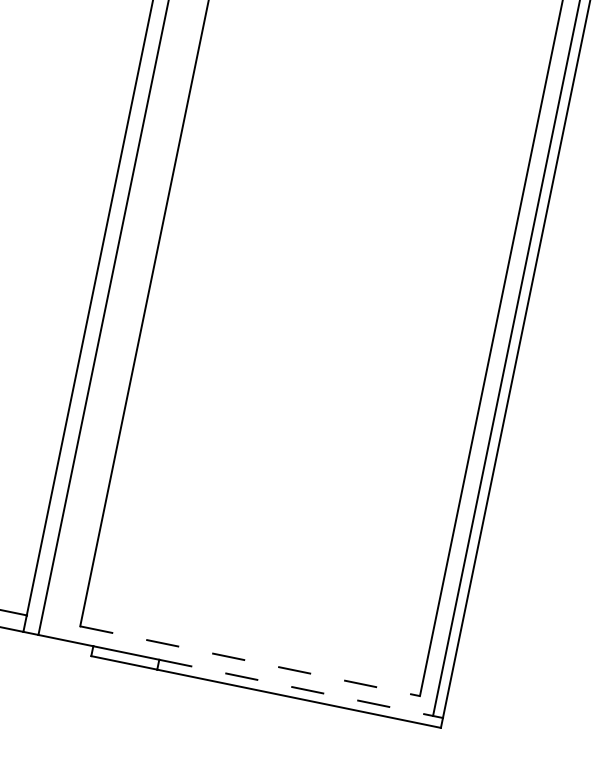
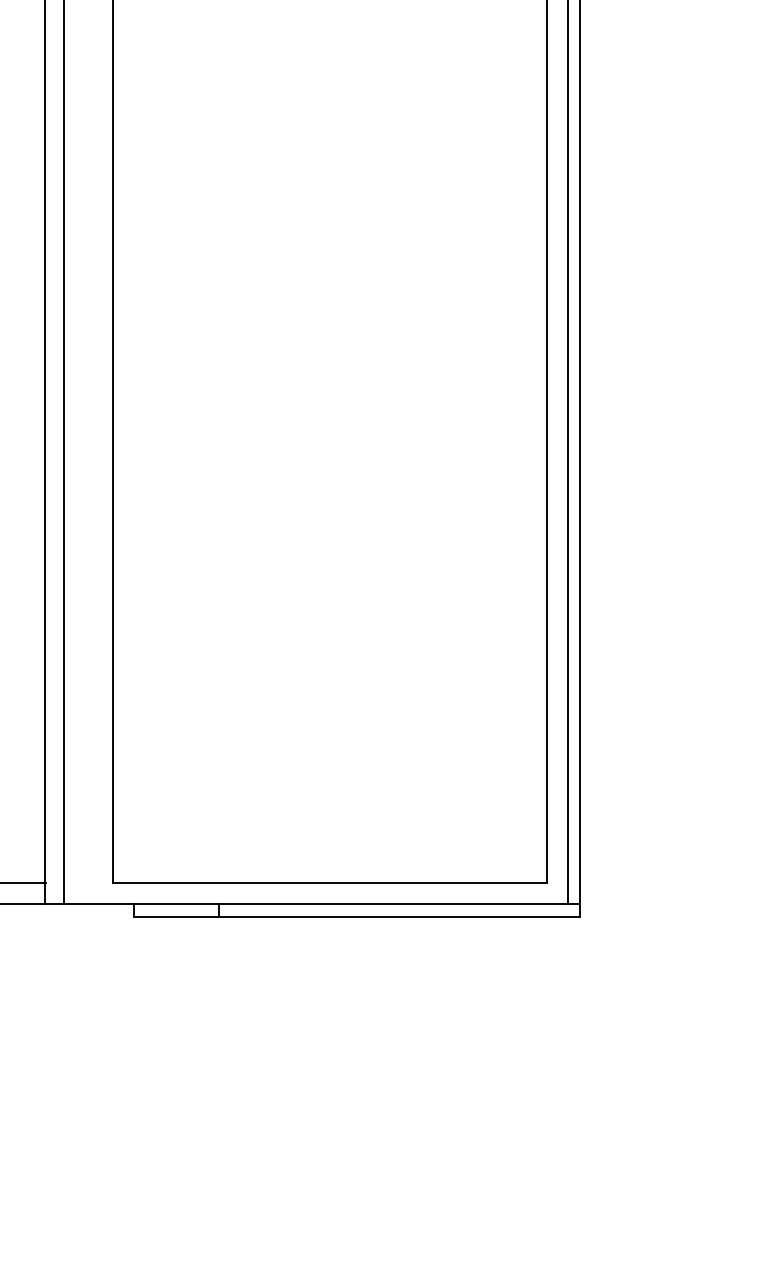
line: (250, 661) -> (330, 883), dashed -> solid
line: (296, 688) -> (393, 904), dashed -> solid

